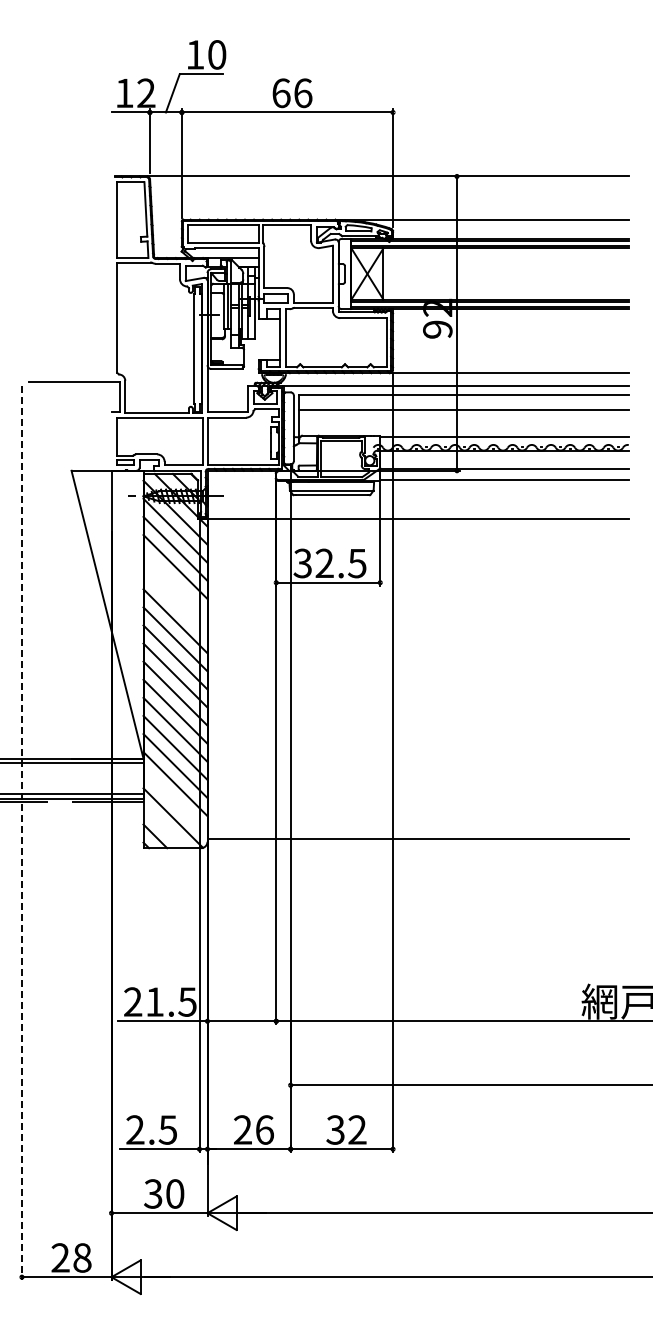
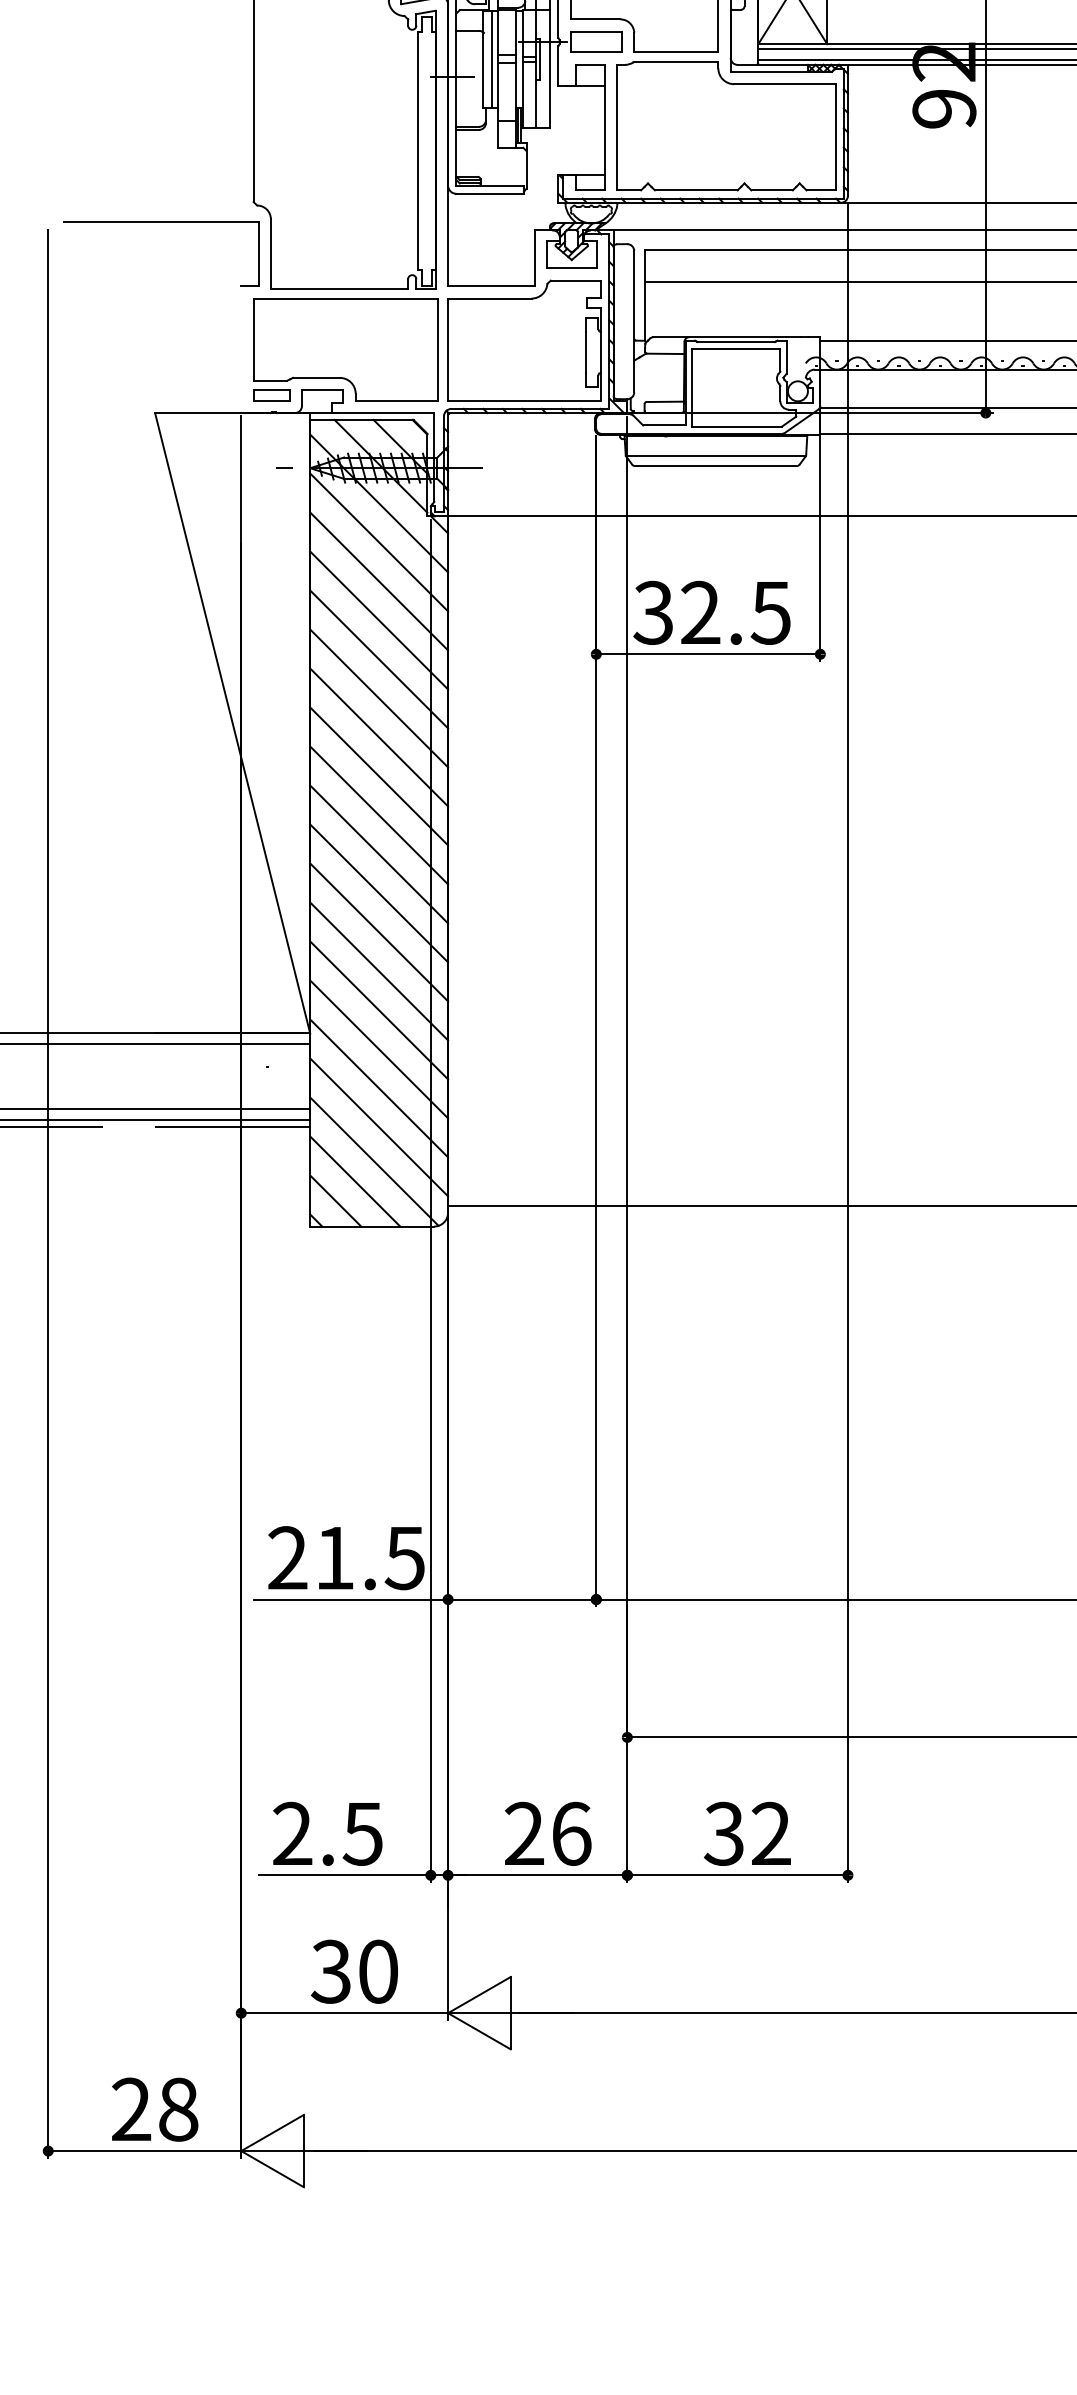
line: (175, 585) -> (379, 660), added
line: (175, 603) -> (379, 699), added
line: (175, 802) -> (379, 1128), added
line: (164, 827) -> (355, 1181), added
line: (21, 833) -> (47, 1194), dashed -> solid

